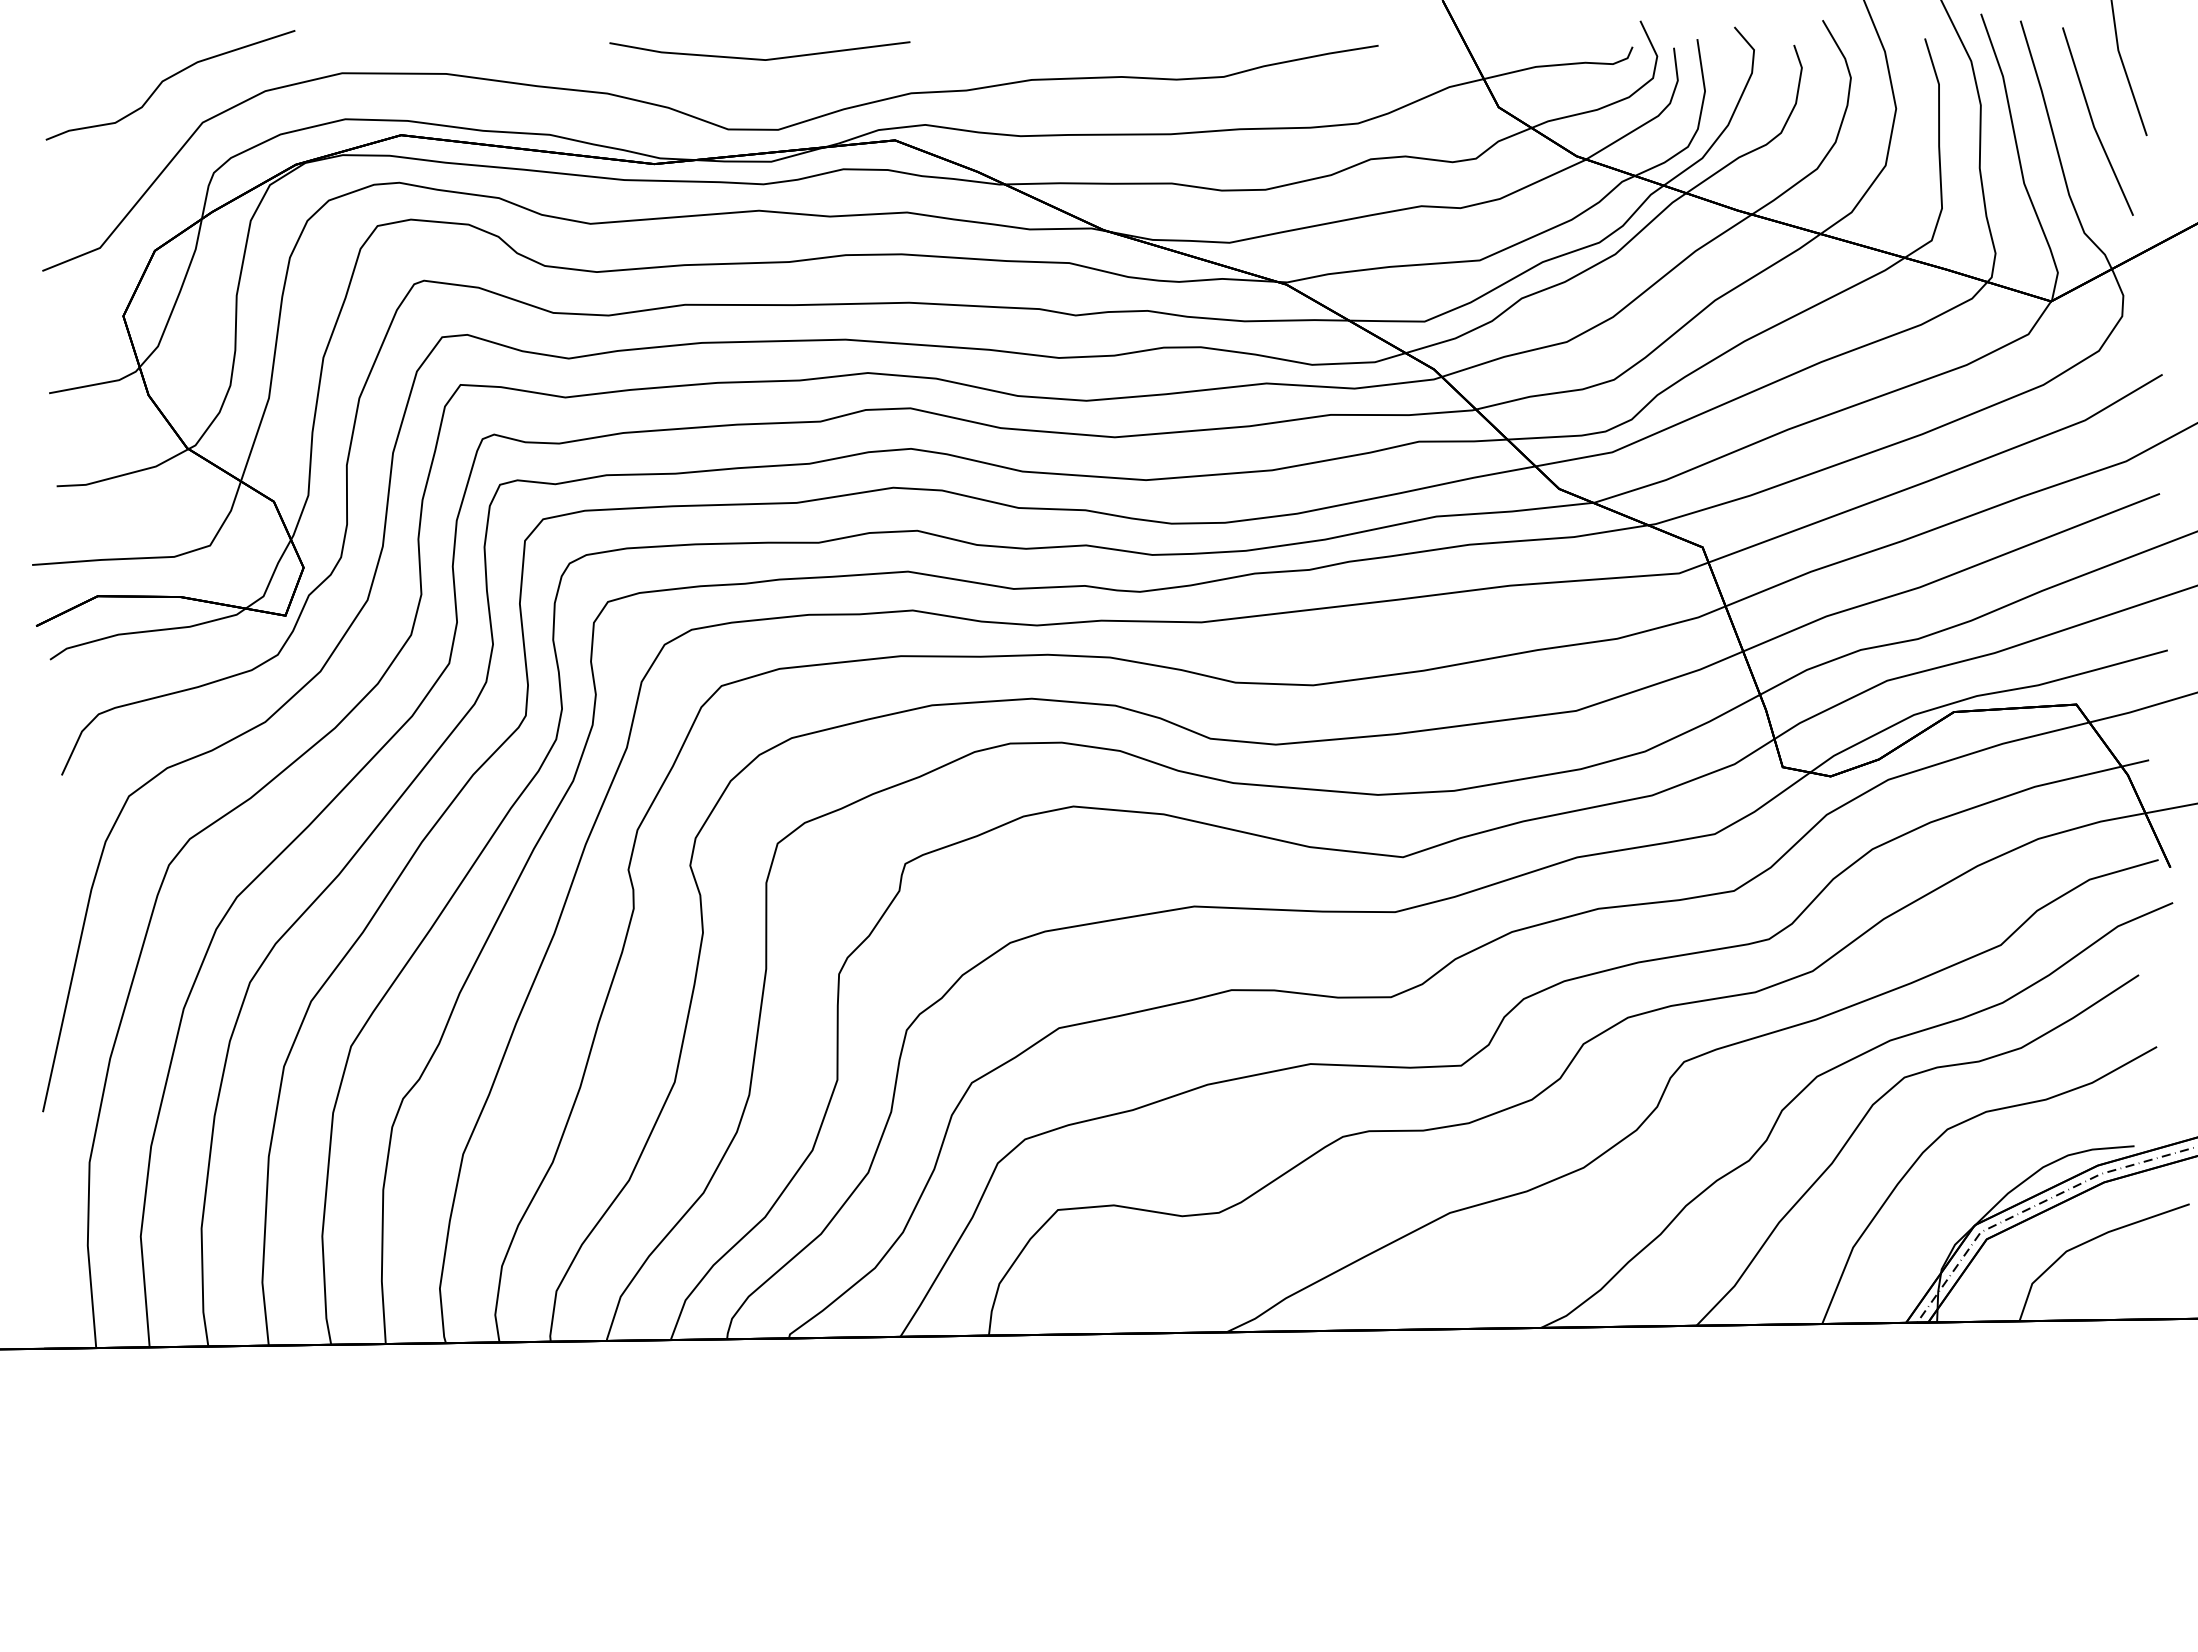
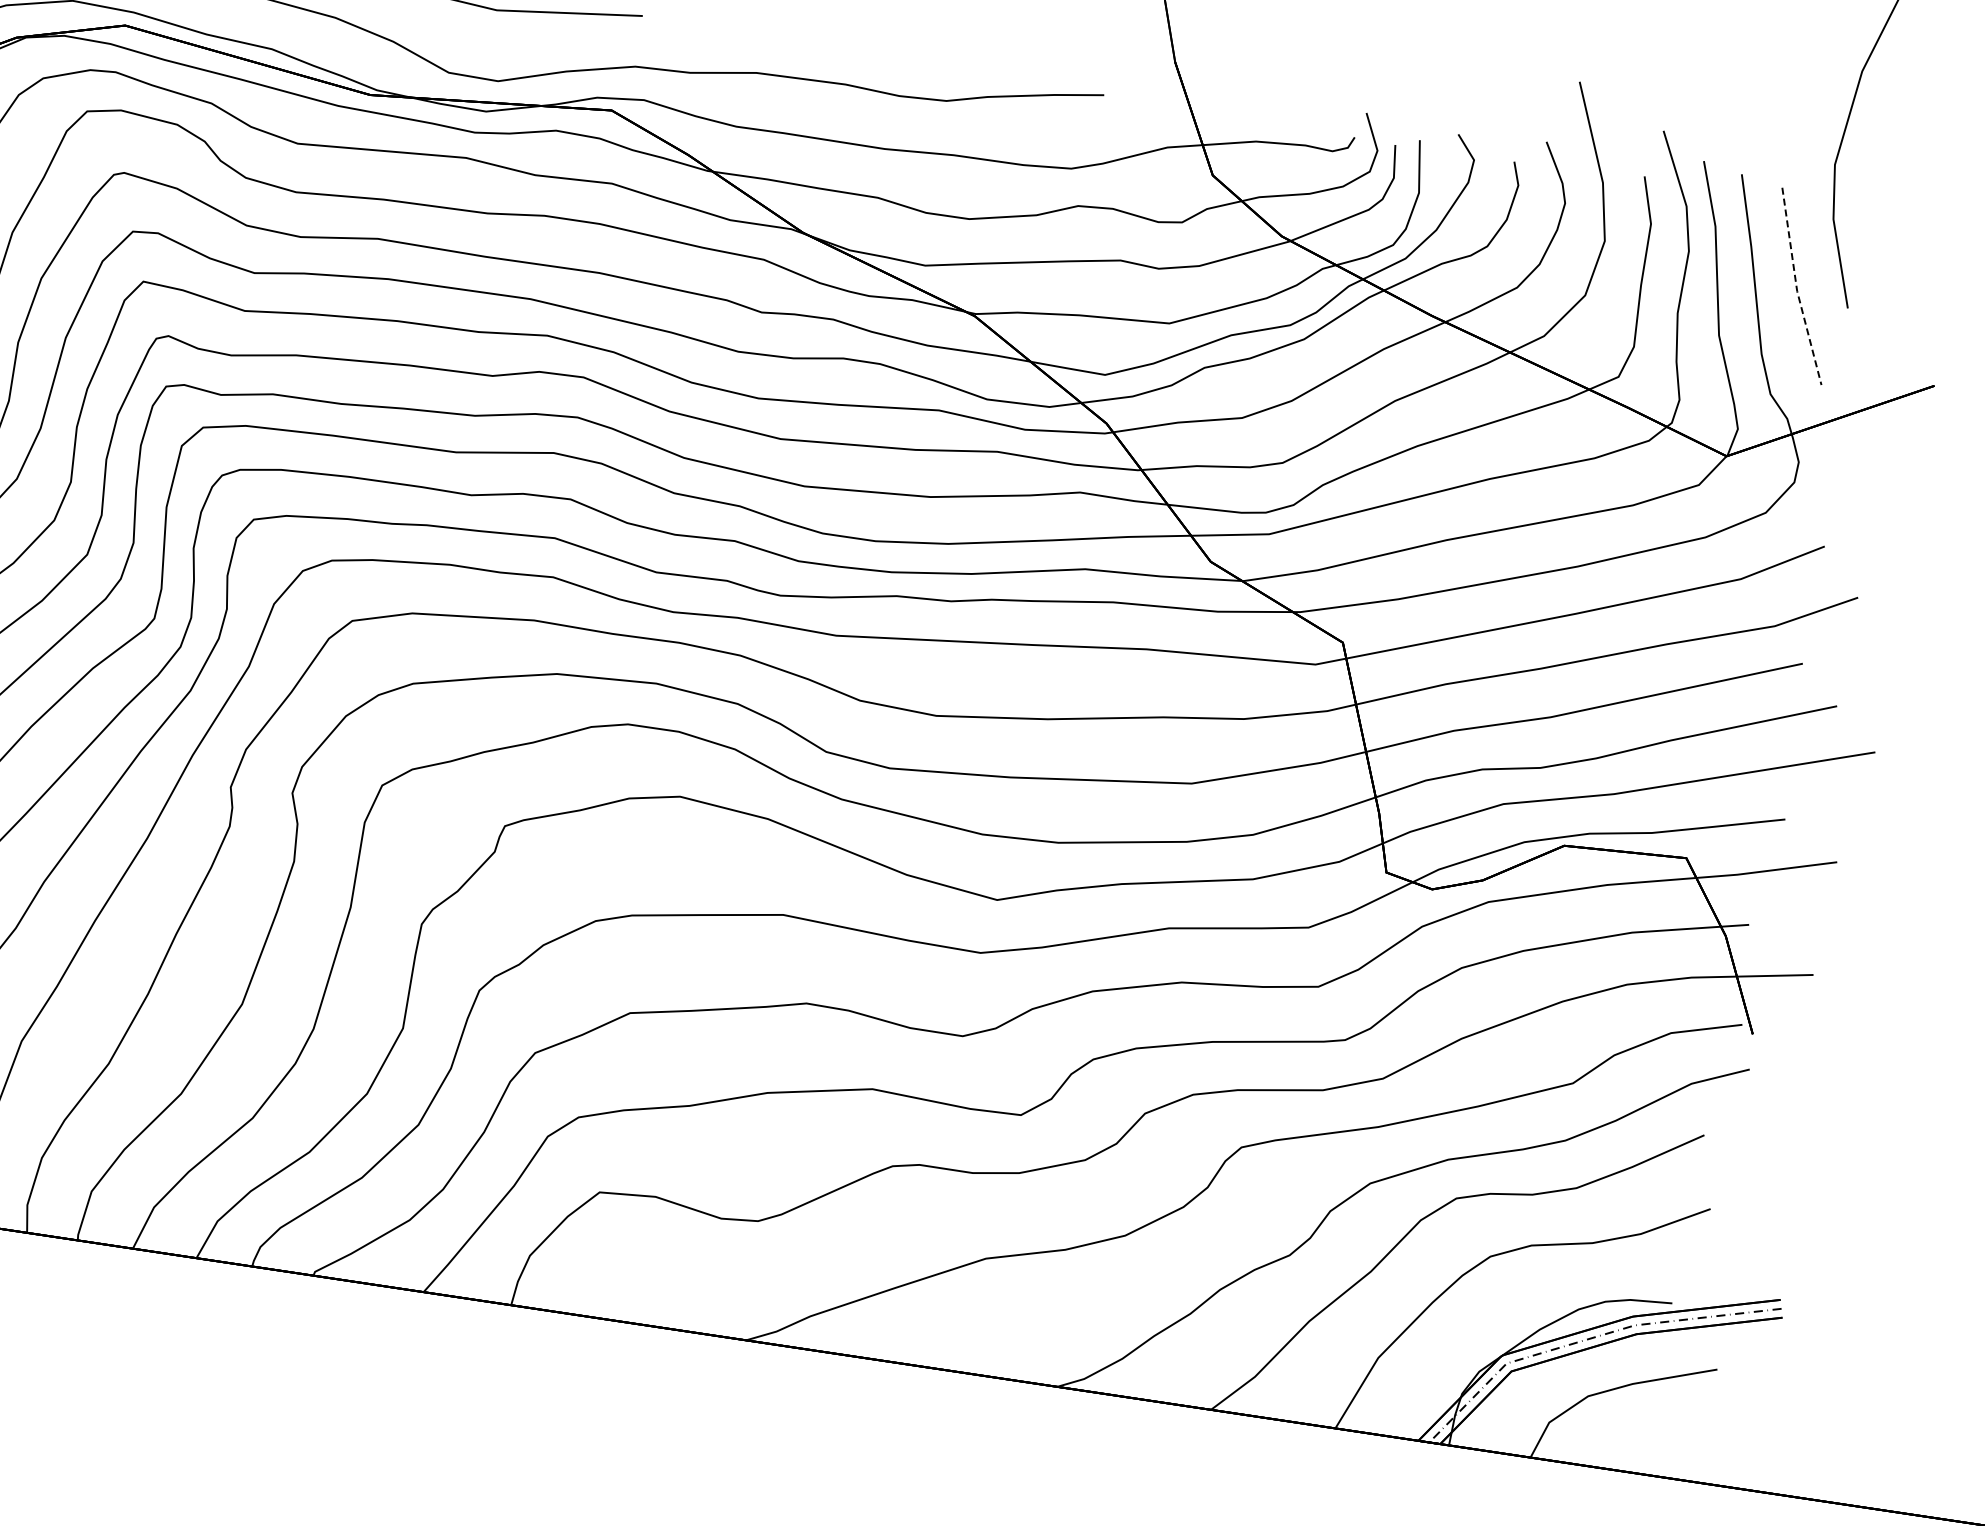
line: (2093, 124) -> (1796, 288), solid -> dashed

